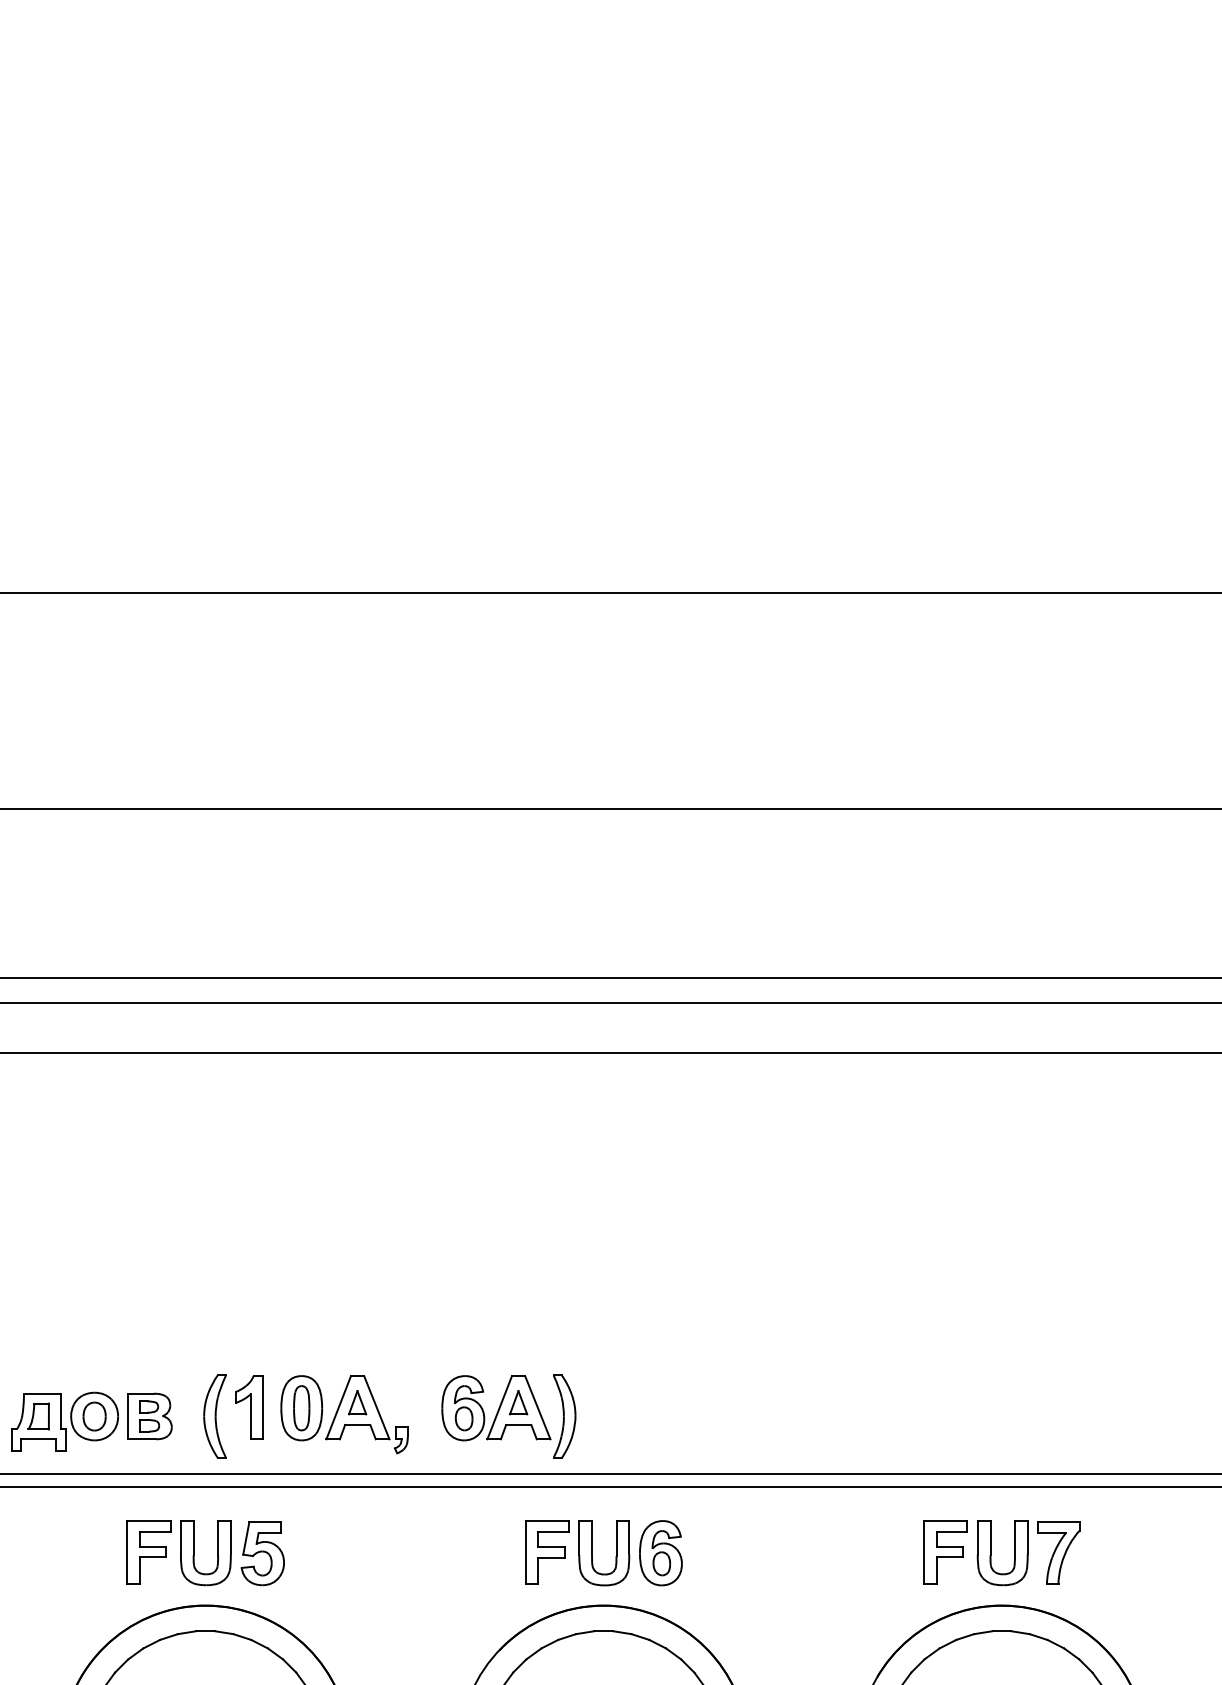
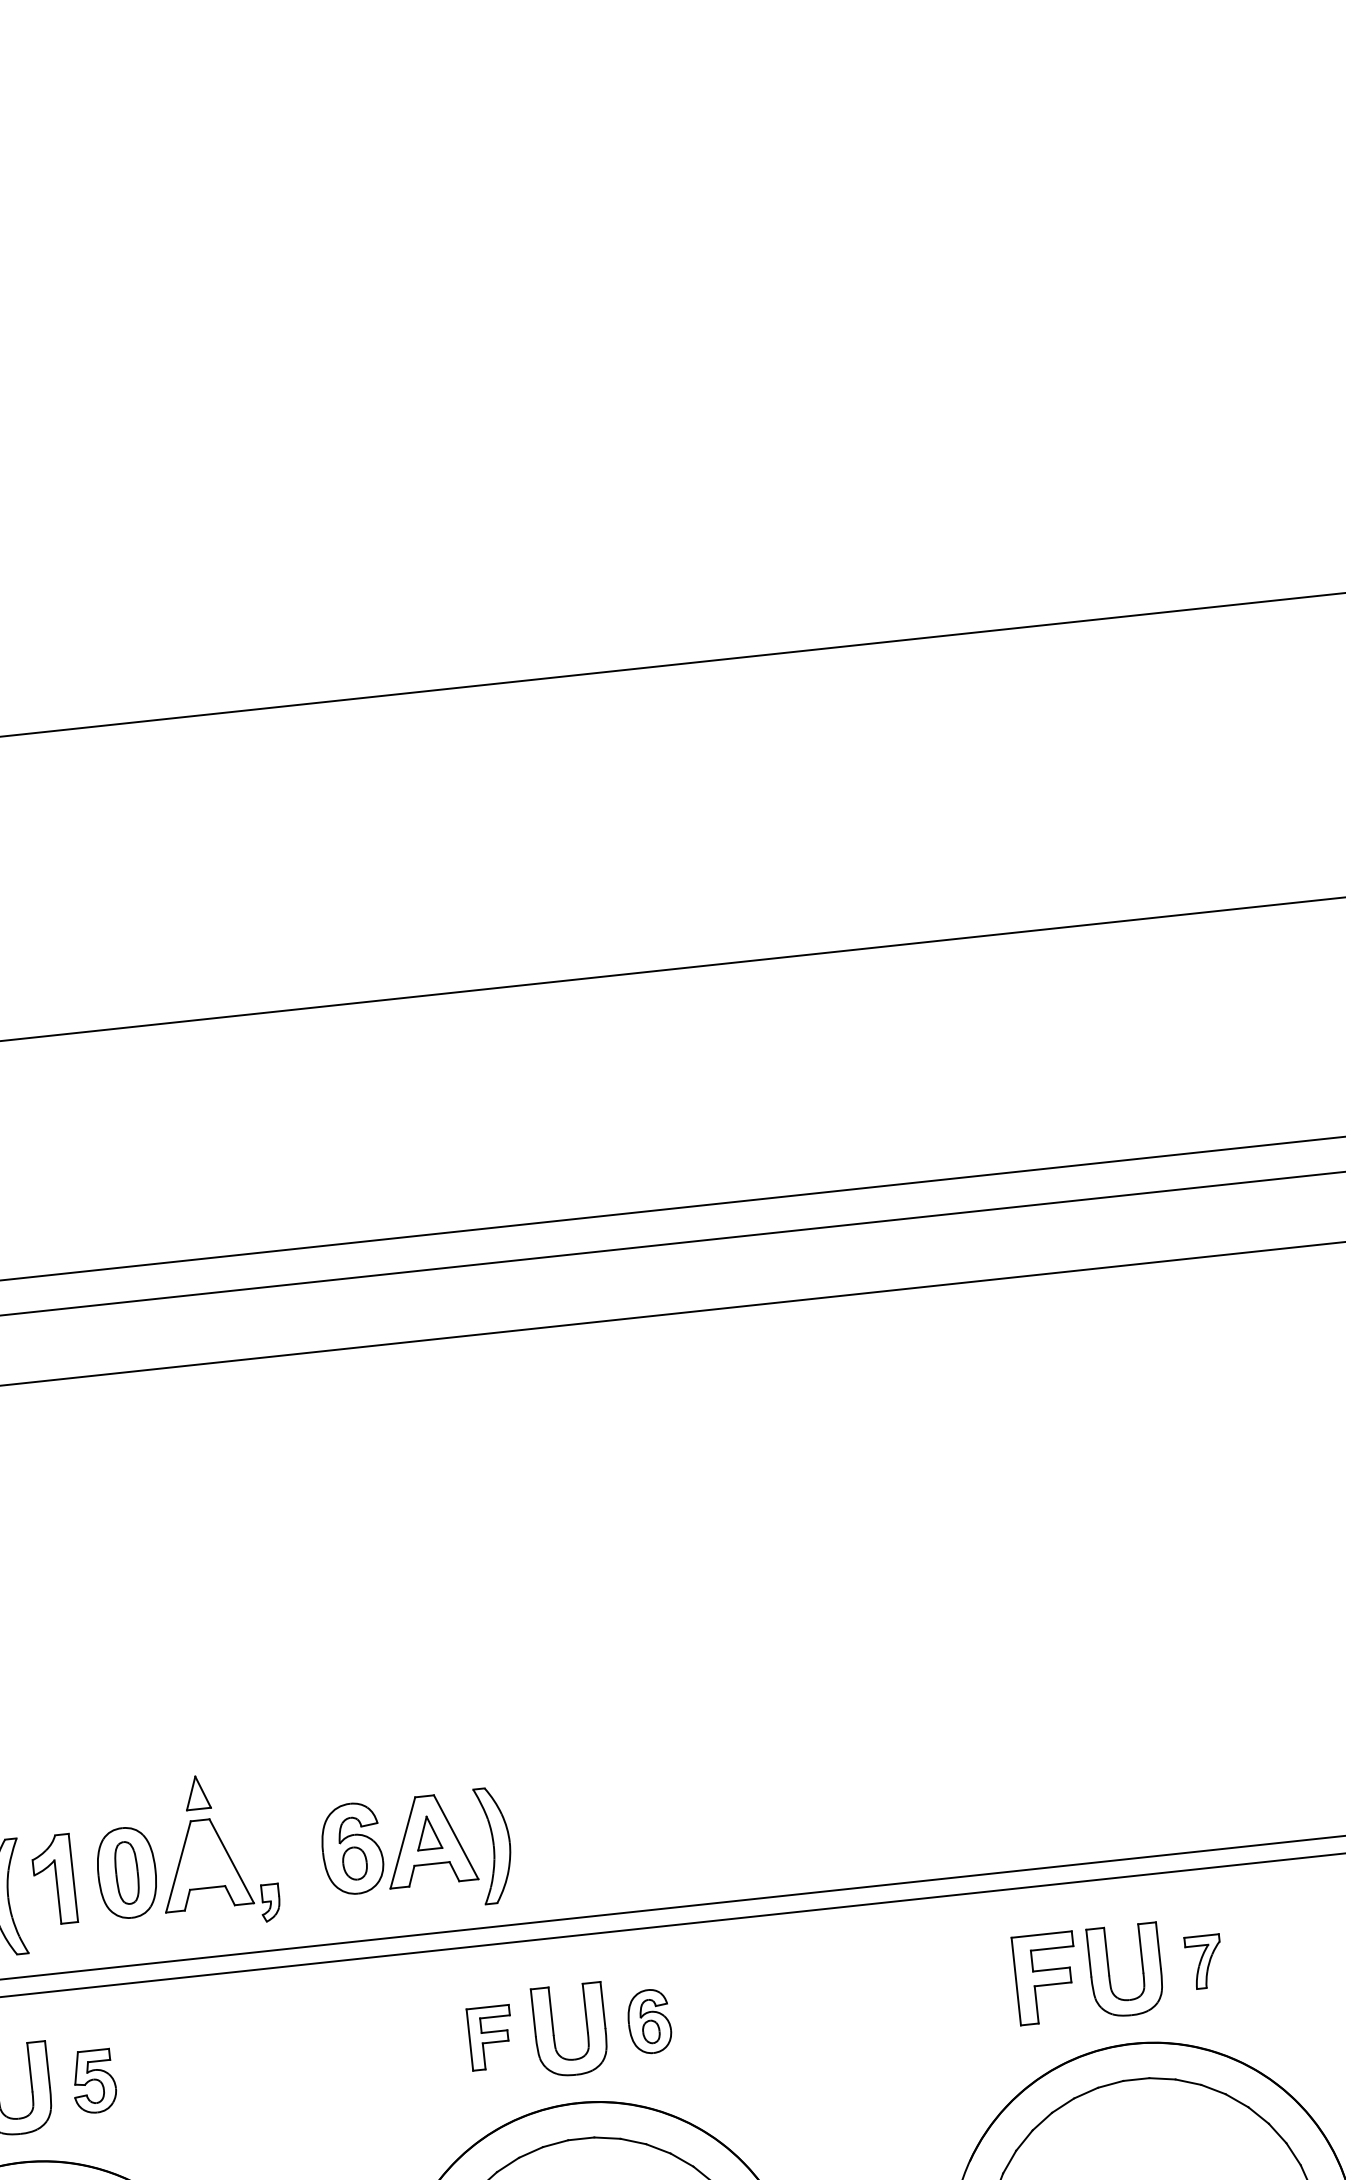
part: (357, 1402) -> (197, 1792), moved
part: (547, 1552) -> (491, 2037), size x0.7
part: (1058, 1552) -> (1203, 1961), size x0.6
part: (262, 1553) -> (93, 2081), size x0.7
part: (660, 1553) -> (648, 2022), size x0.7

